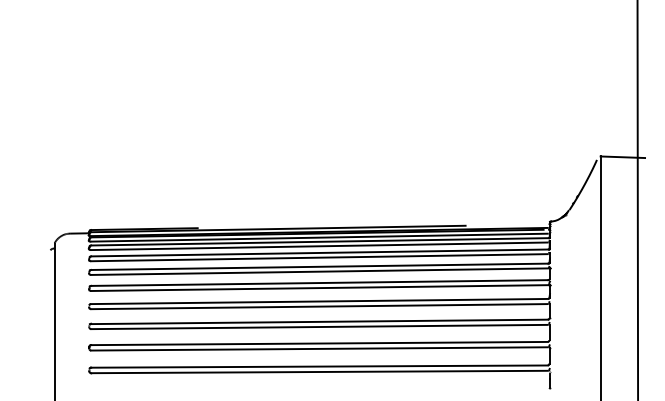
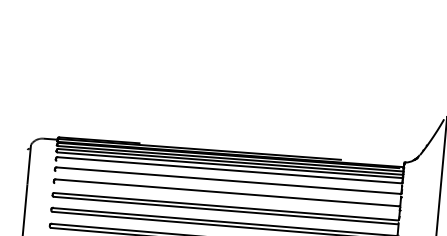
line: (319, 257) -> (229, 173), removed
line: (319, 271) -> (228, 184), removed
line: (319, 288) -> (226, 196), removed

